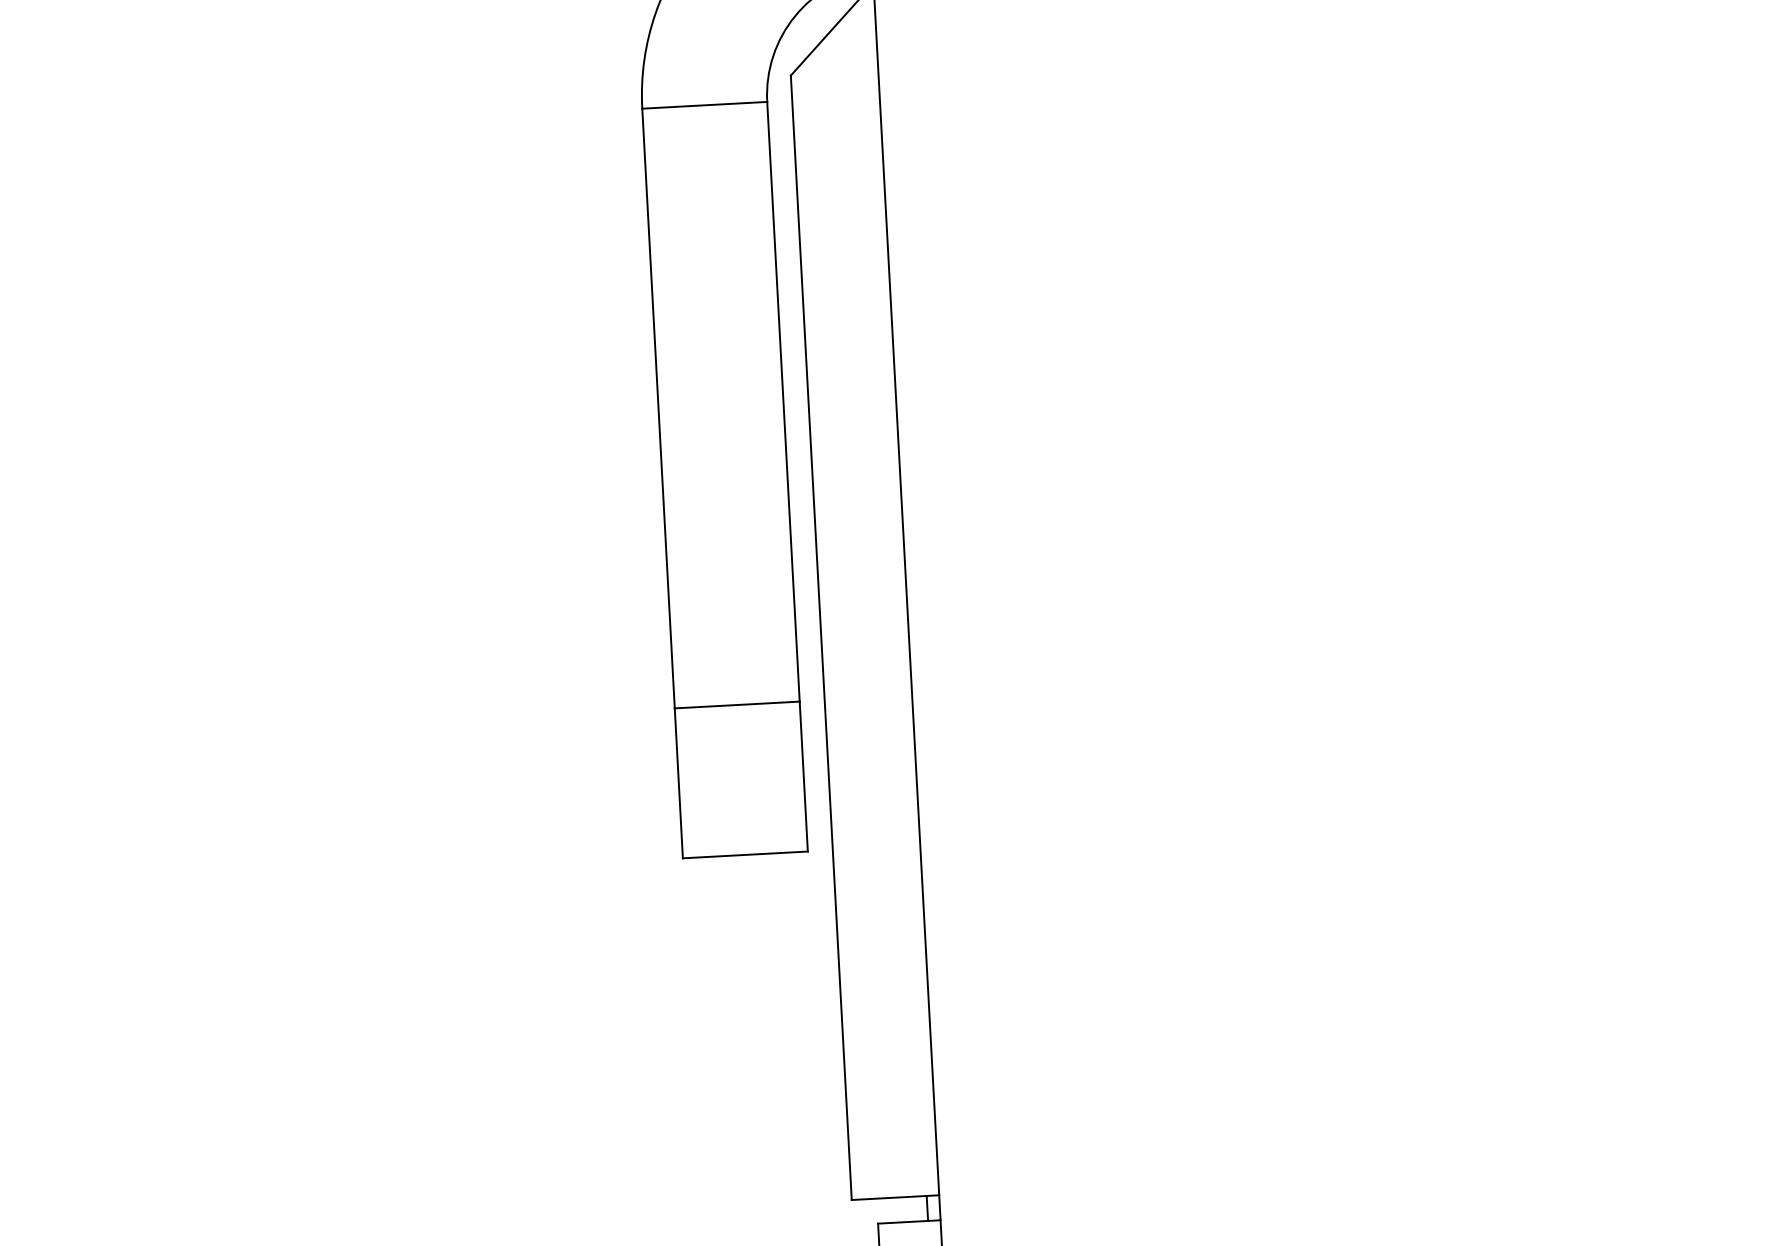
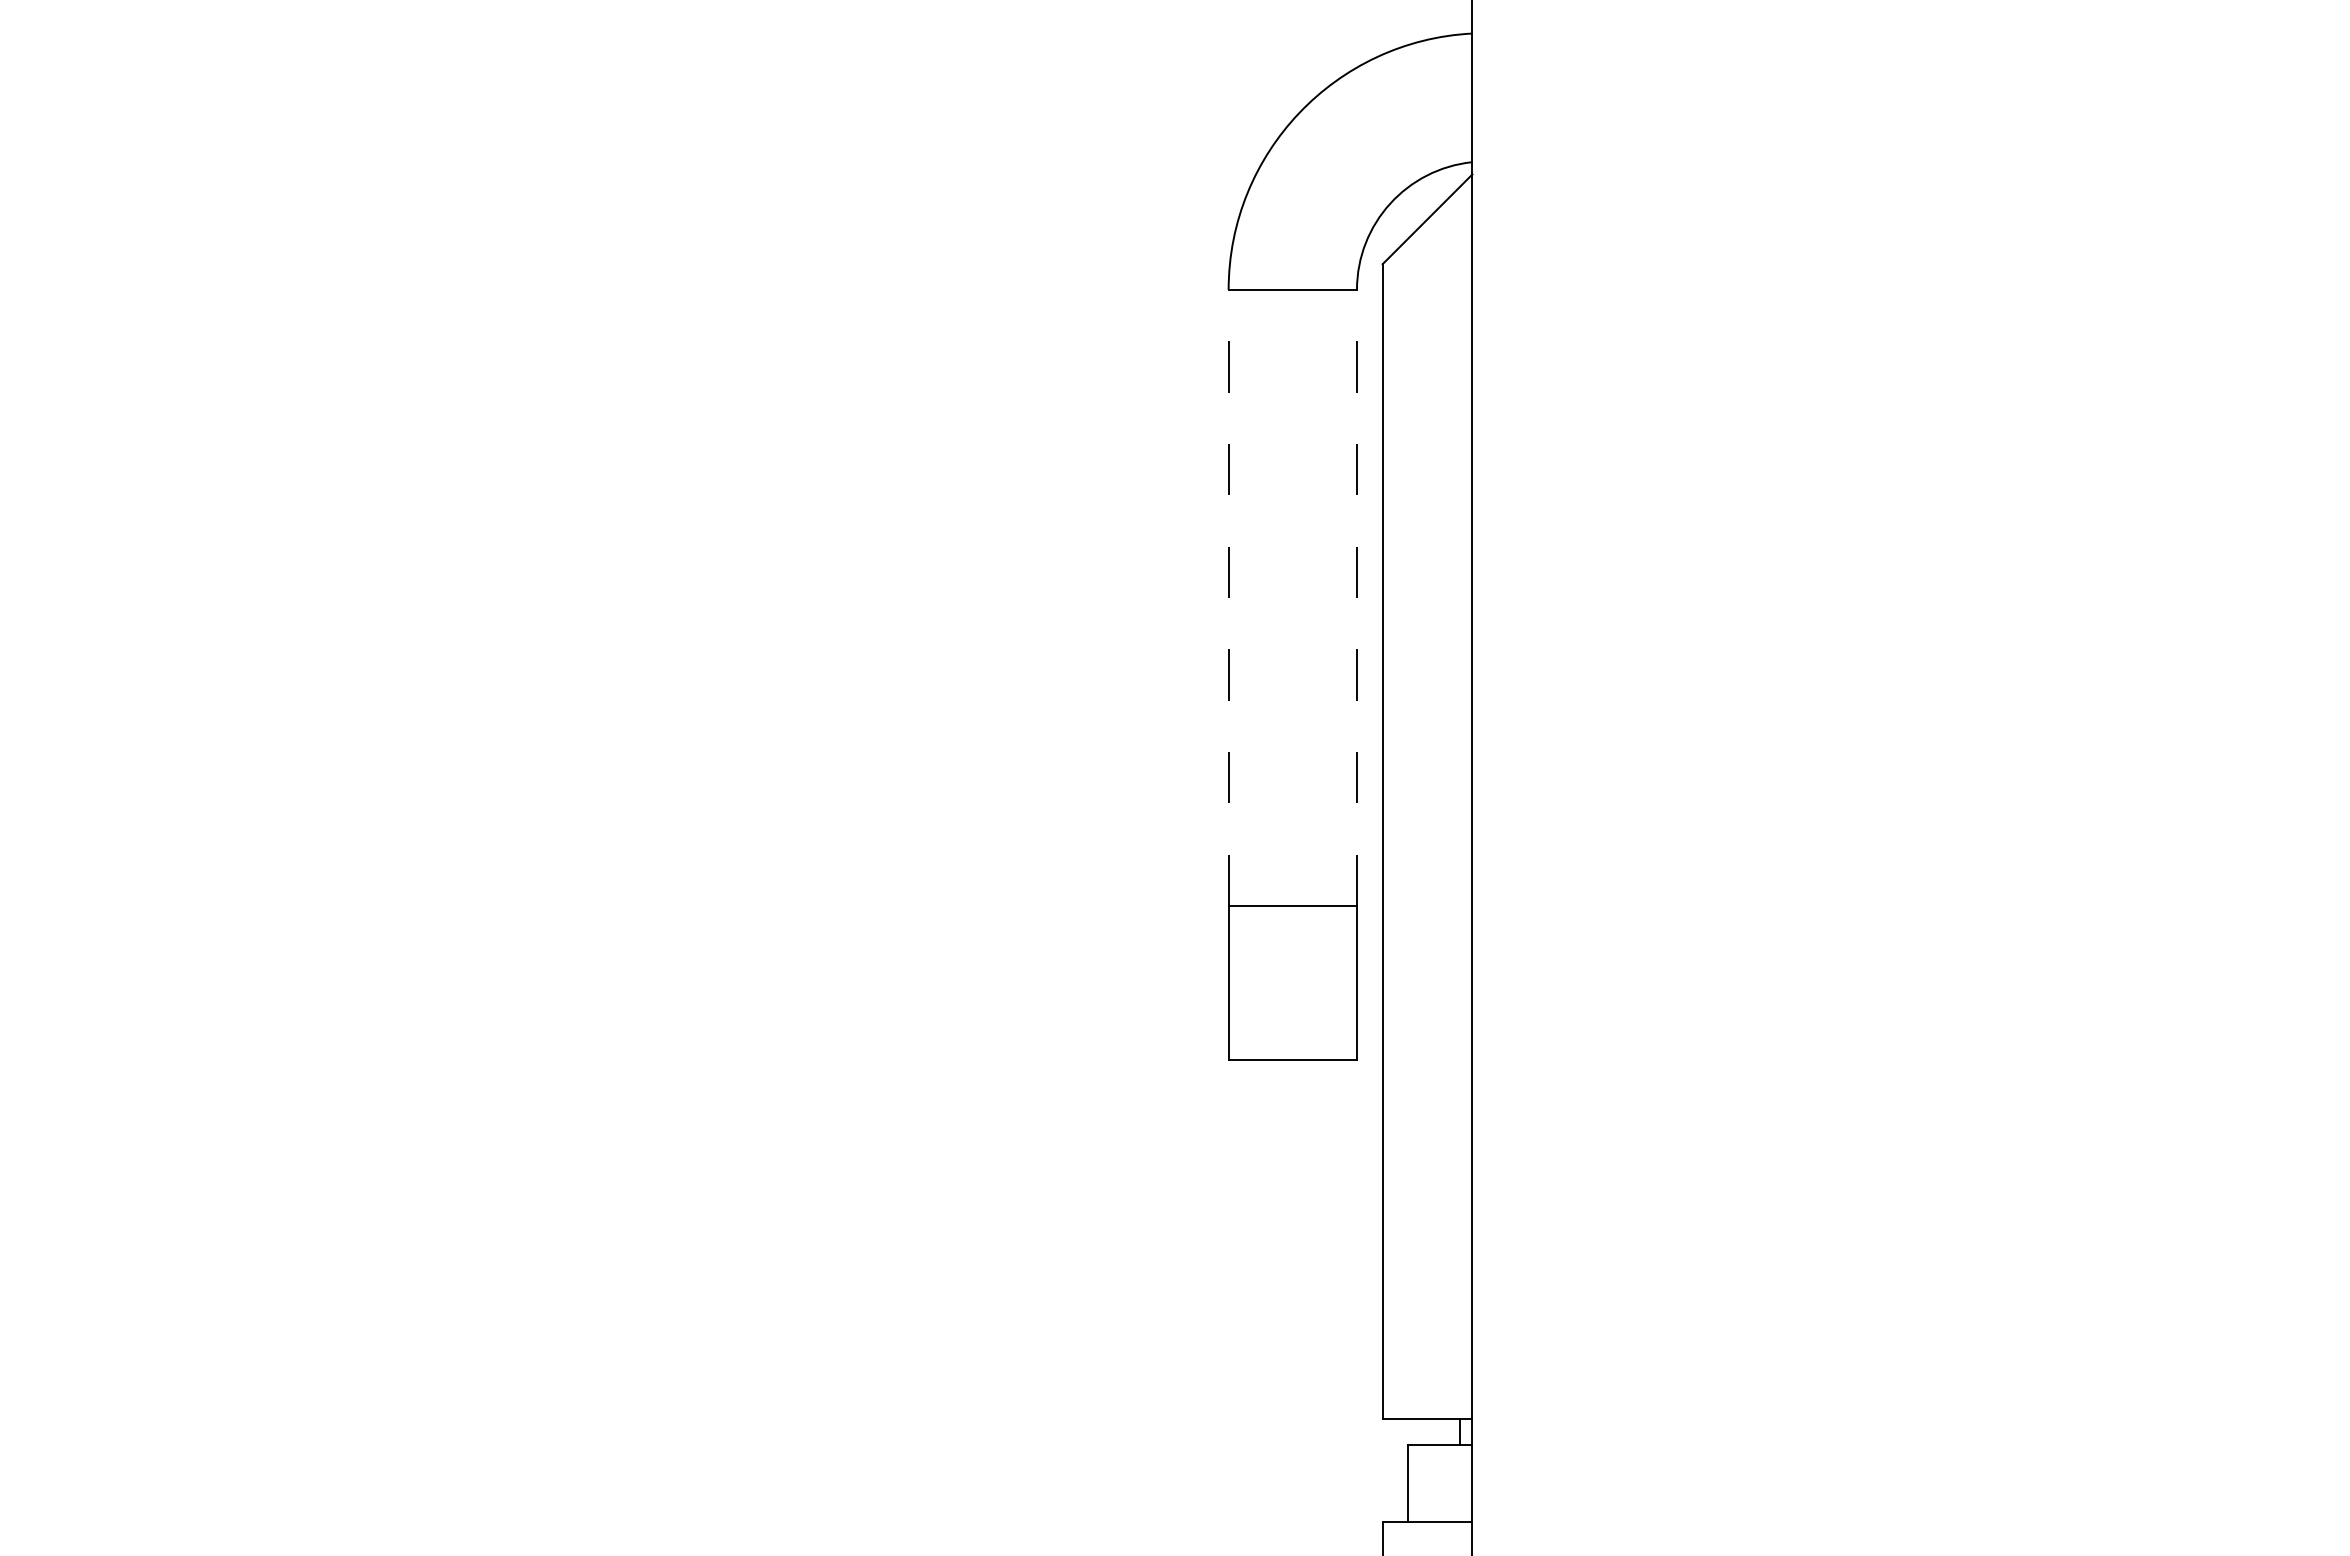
line: (782, 401) -> (1356, 597), solid -> dashed
line: (658, 408) -> (1228, 597), solid -> dashed

